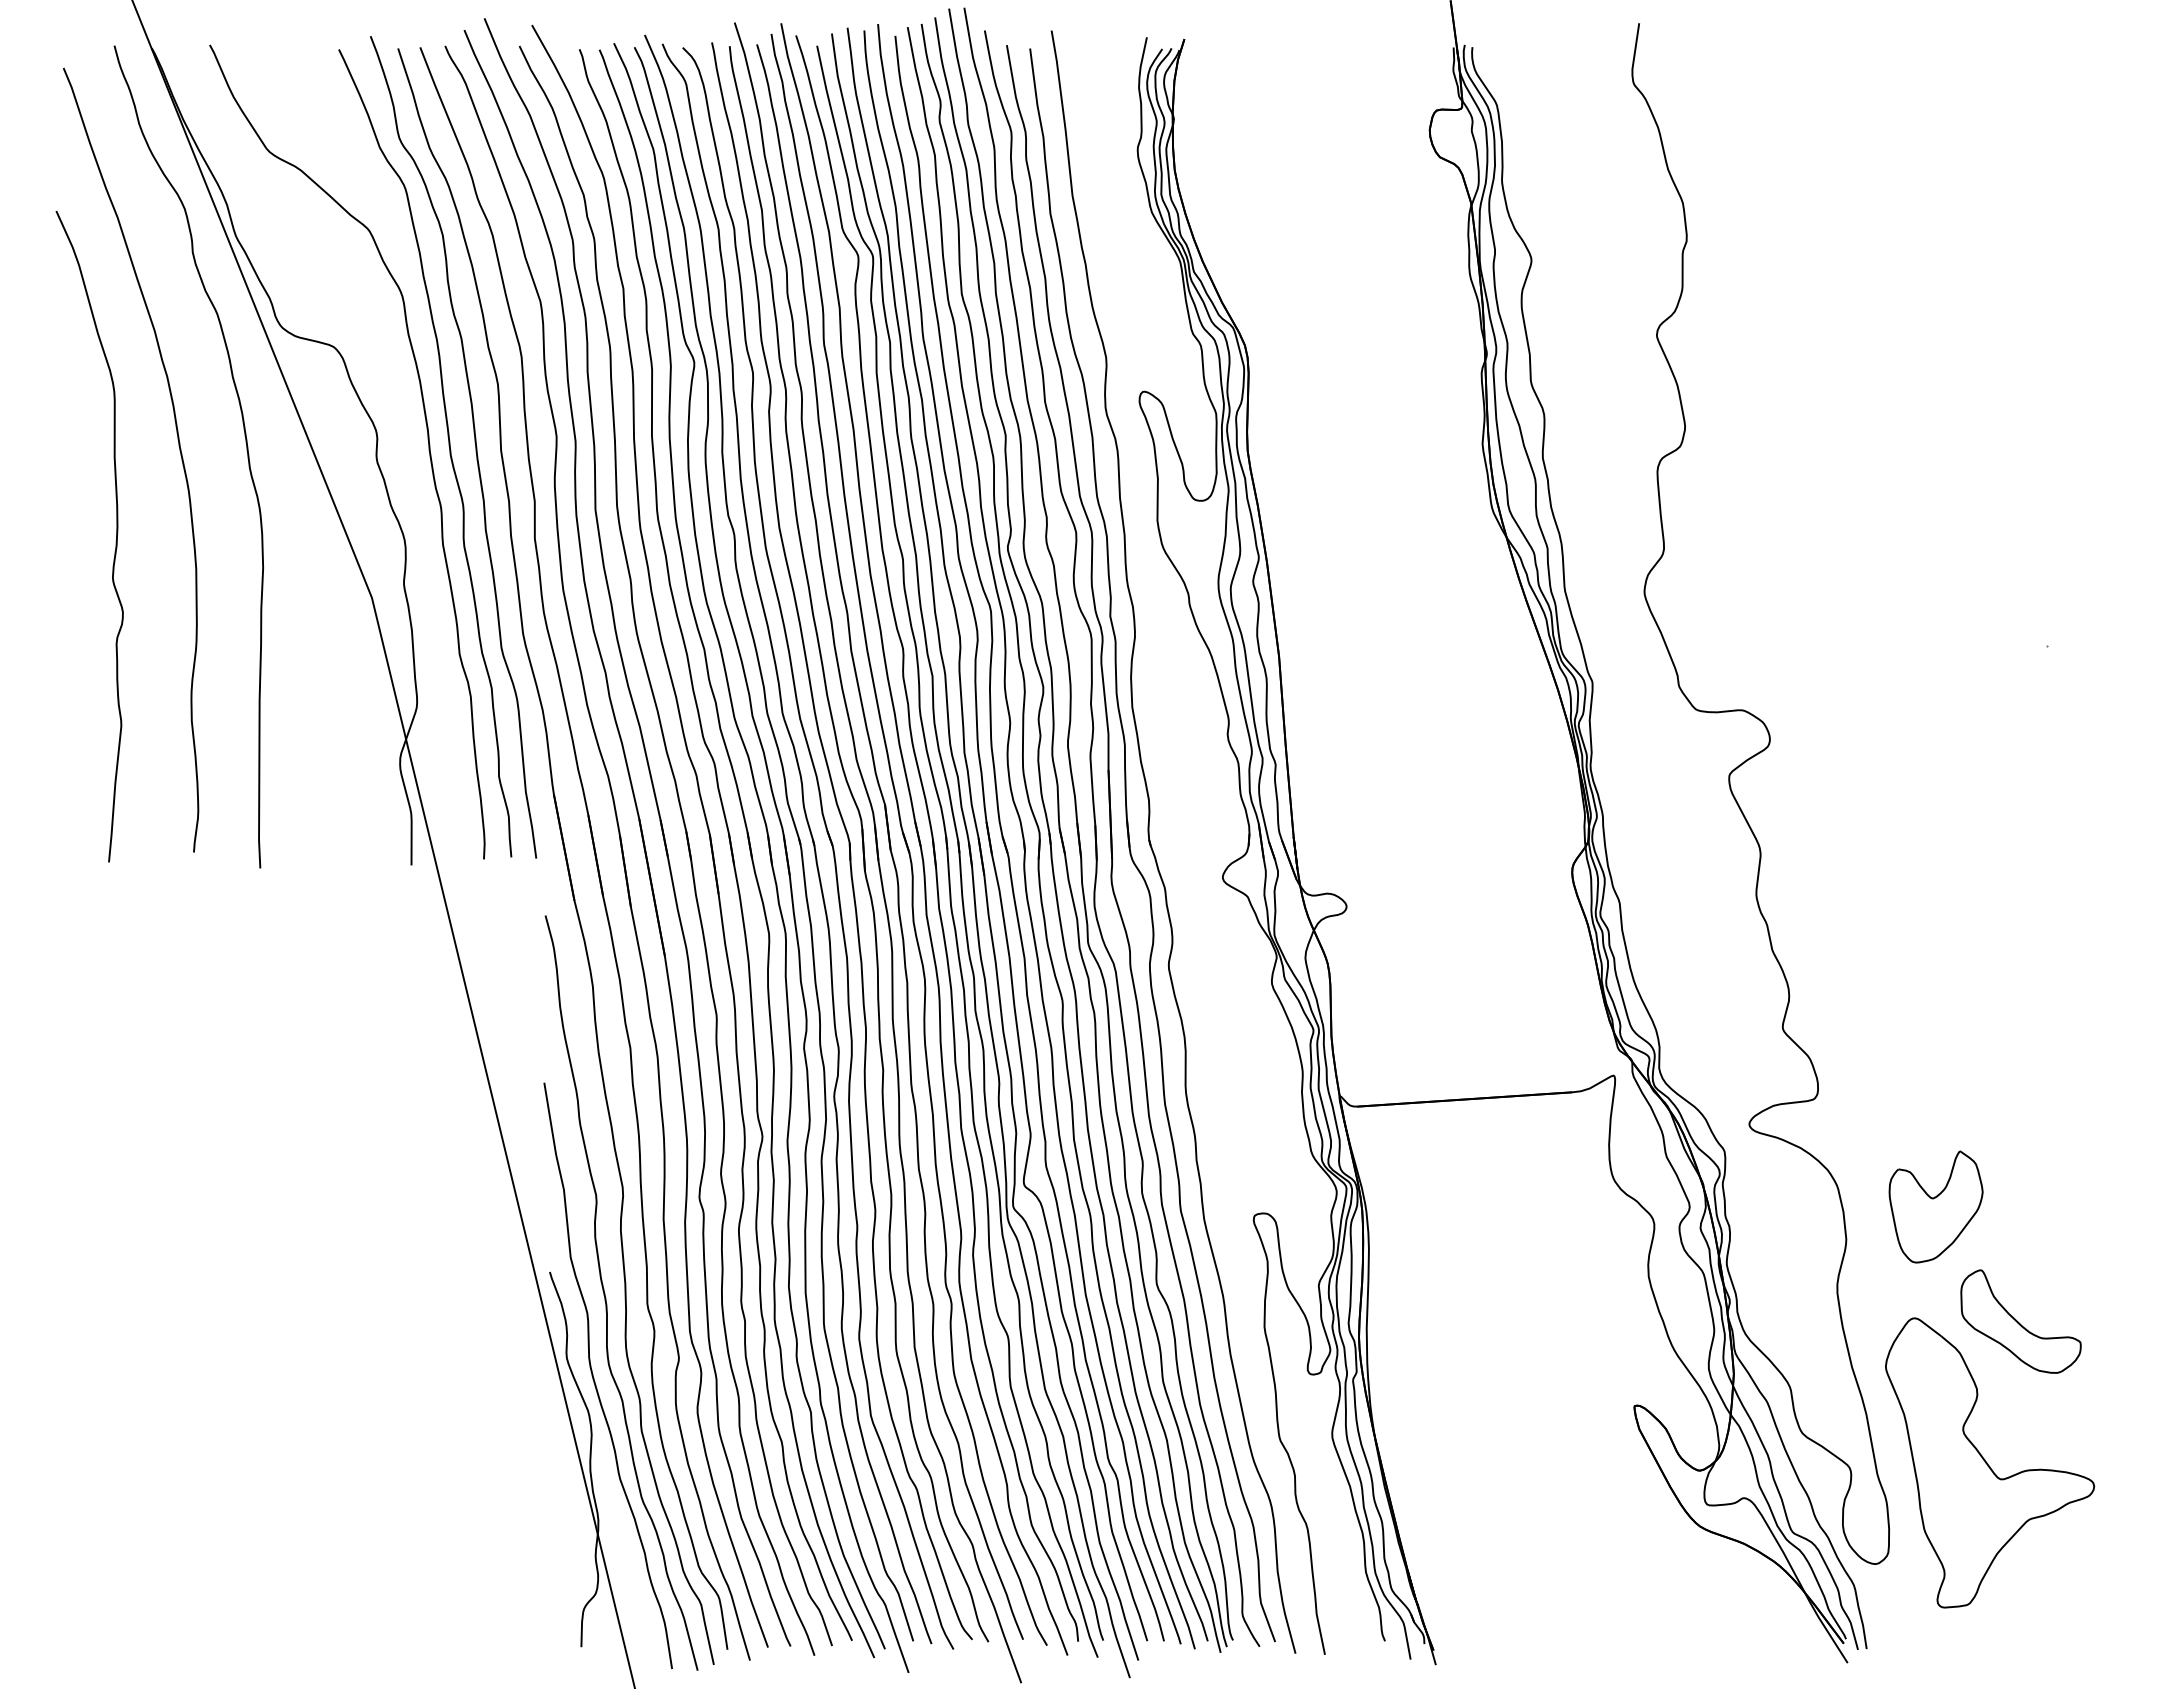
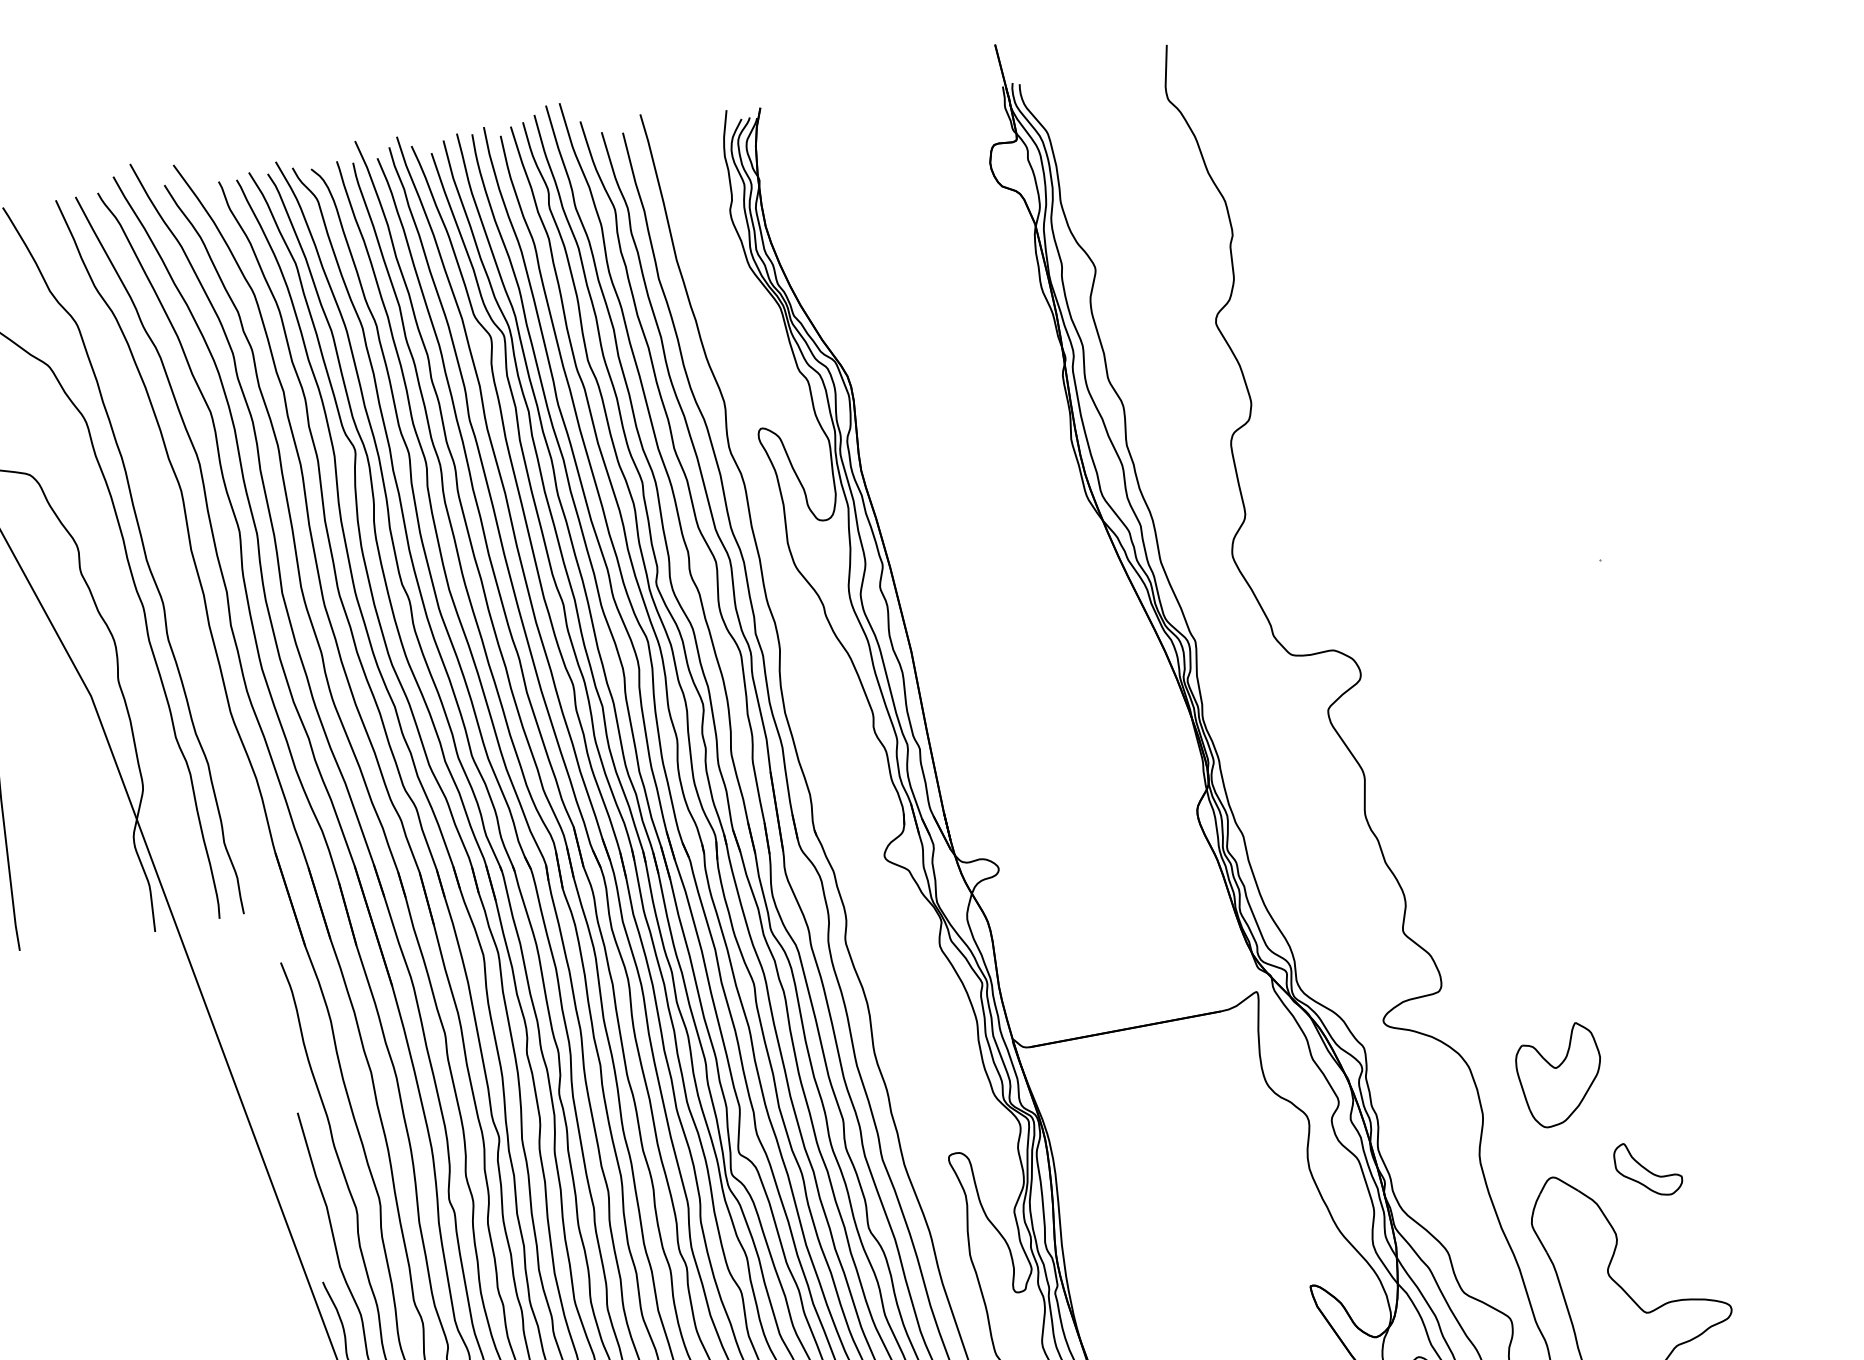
curve: (474, 442) -> (166, 545), removed
part: (2020, 1321) -> (1647, 1169), size x0.6

